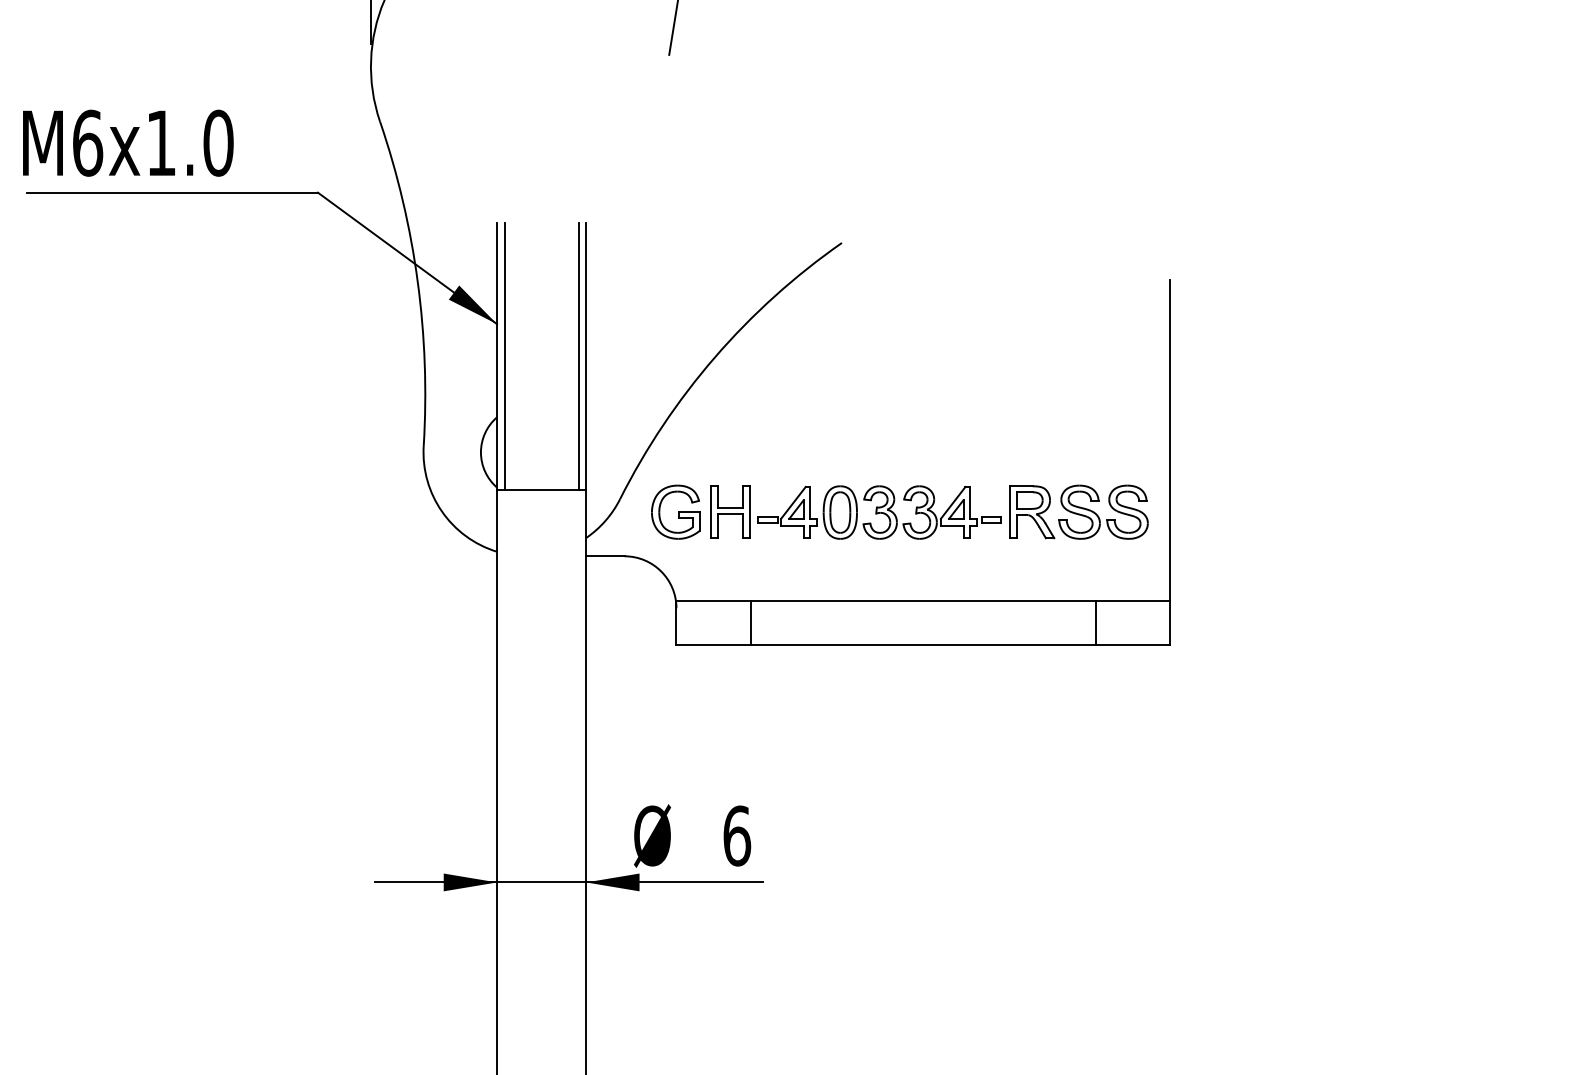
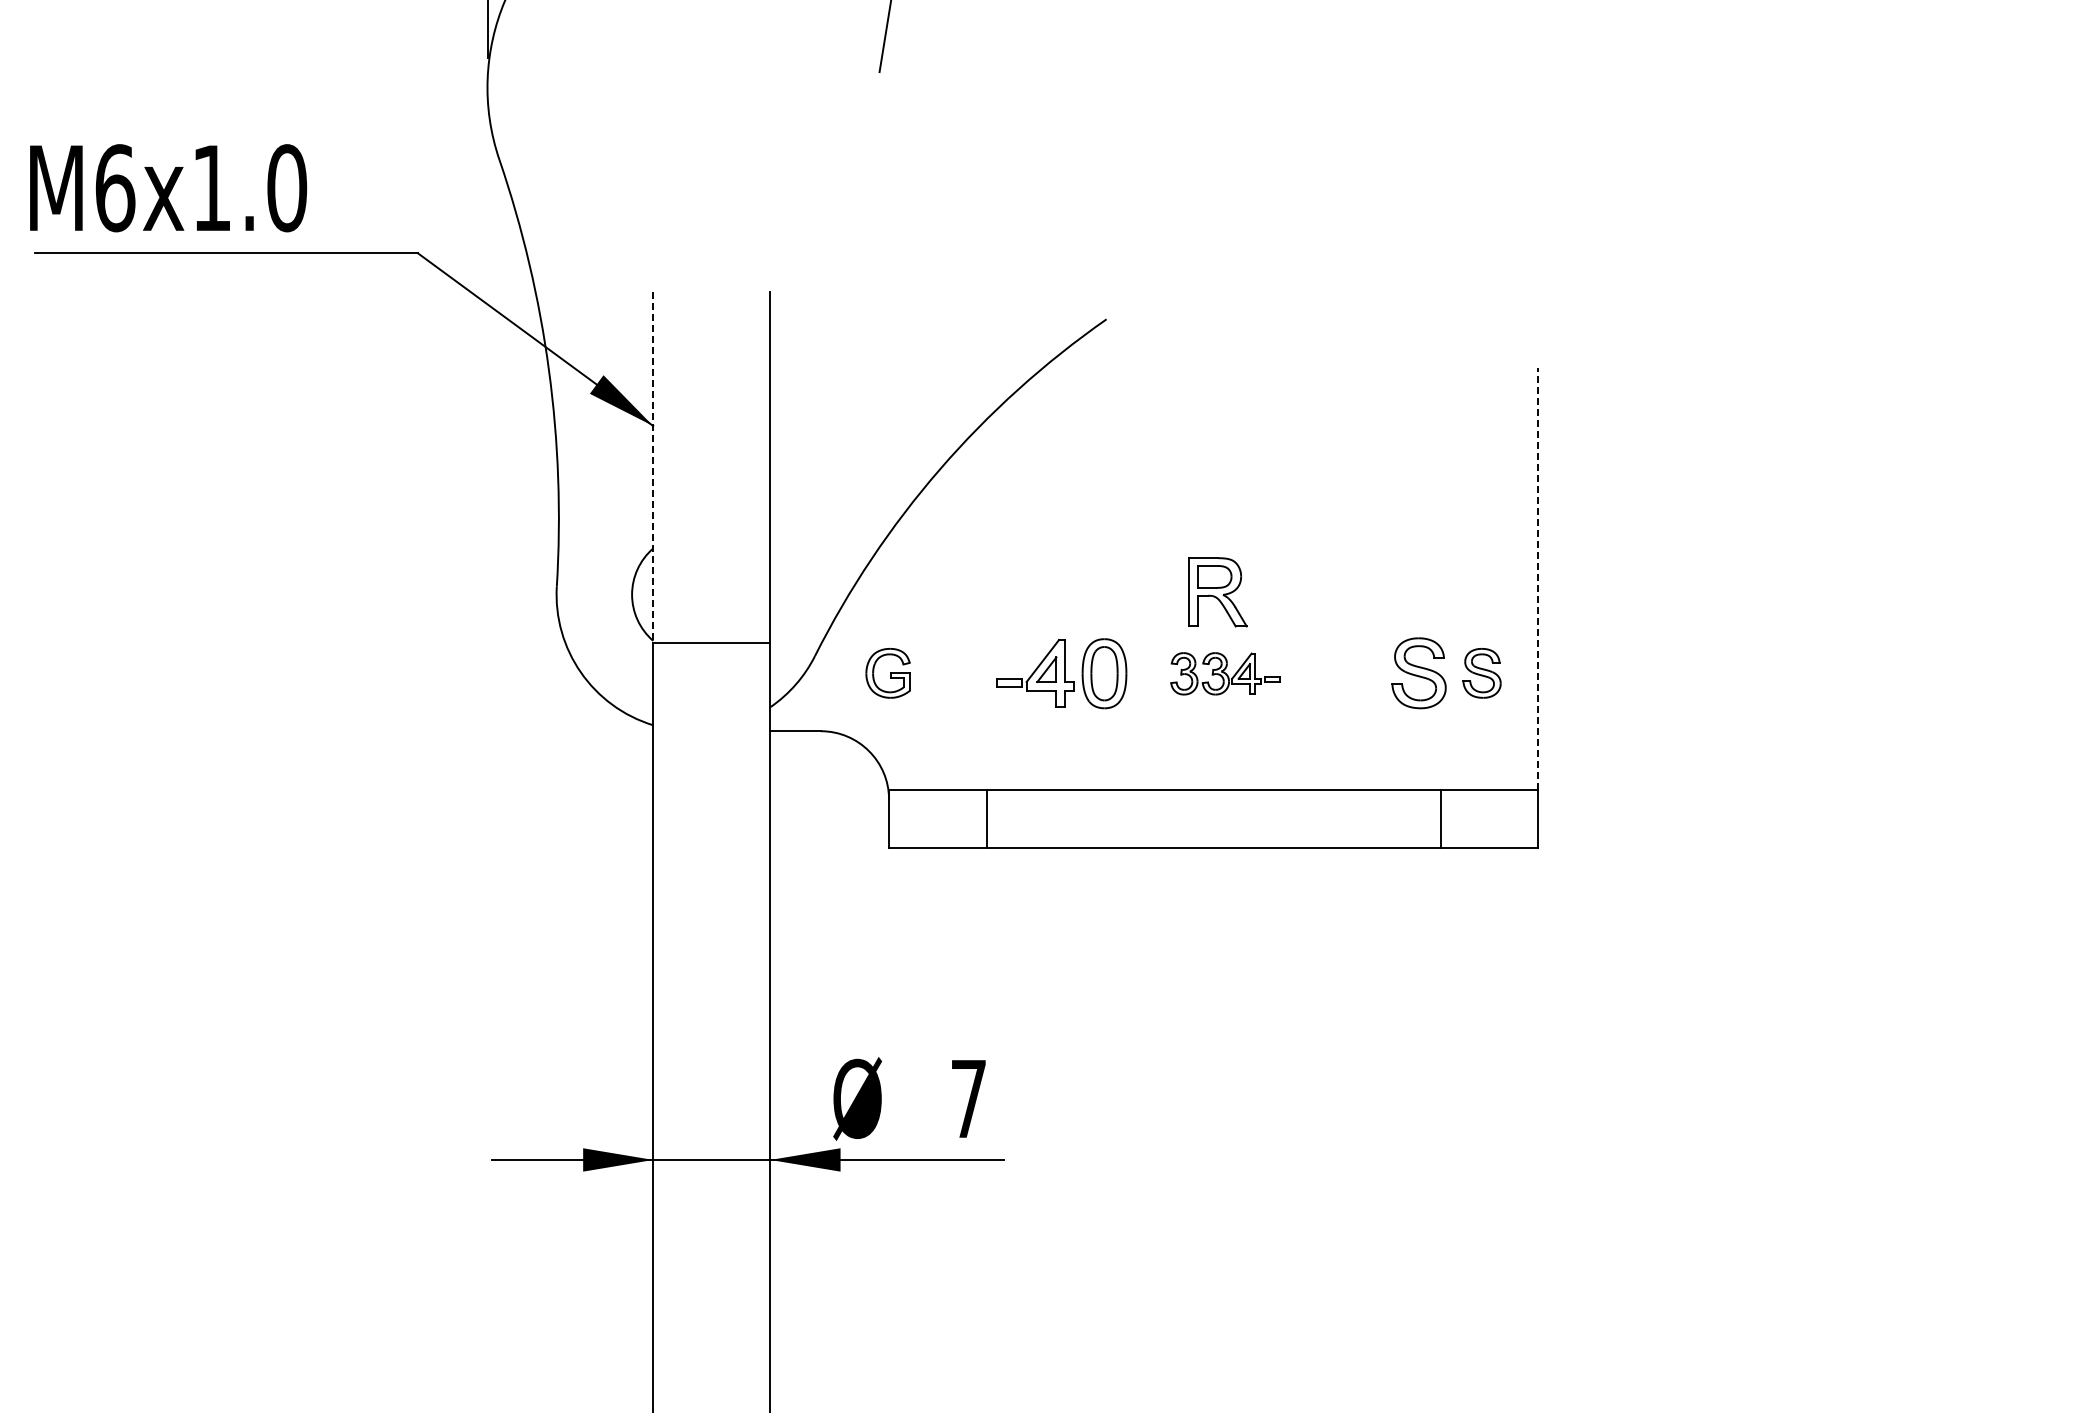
line: (497, 355) -> (653, 467), solid -> dashed
line: (504, 355) -> (663, 467), removed
line: (578, 355) -> (760, 467), removed
line: (1170, 440) -> (1538, 578), solid -> dashed
part: (730, 511) -> (959, 672), removed
part: (676, 512) -> (888, 673), size x0.7
part: (932, 512) -> (1225, 673), size x0.6
part: (1032, 512) -> (1217, 592), moved
part: (1127, 512) -> (1481, 673), size x0.7
text: (737, 835) -> (969, 1098), 6 -> 7

